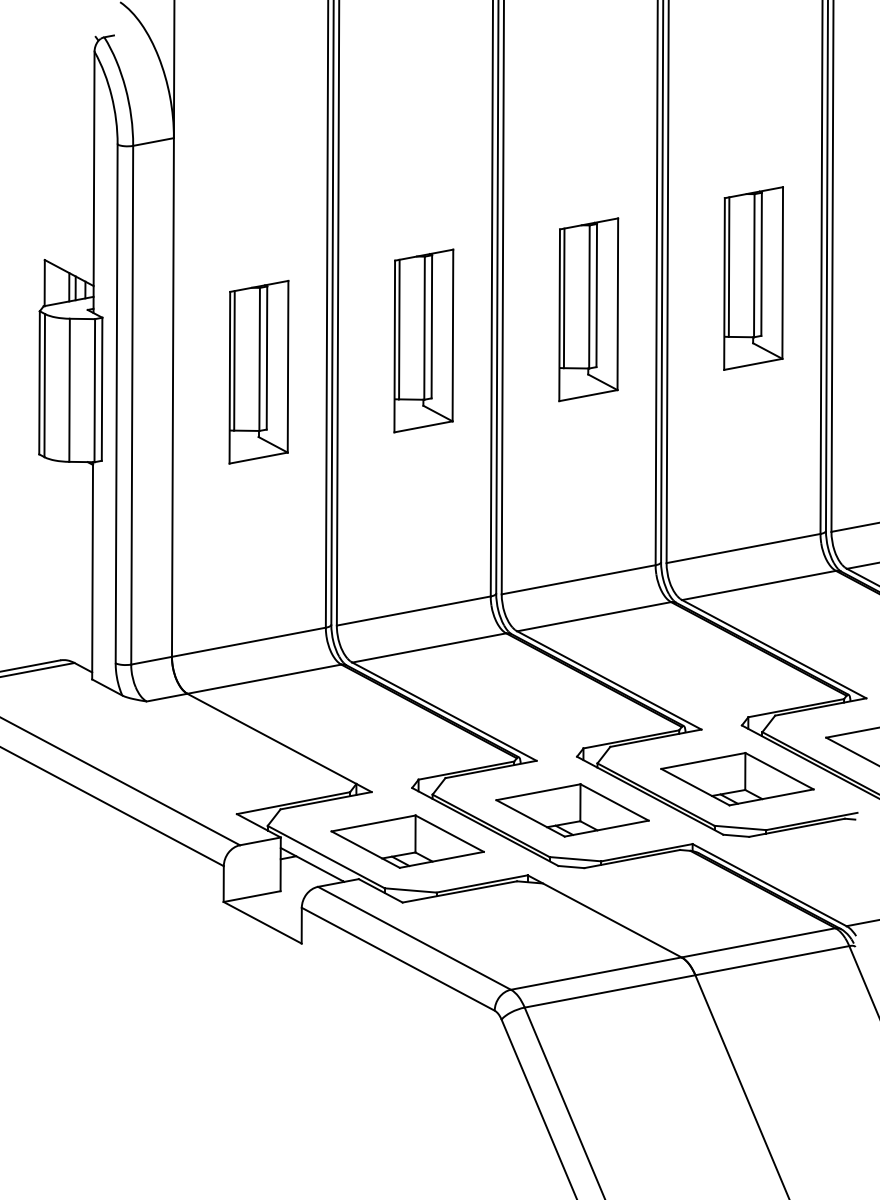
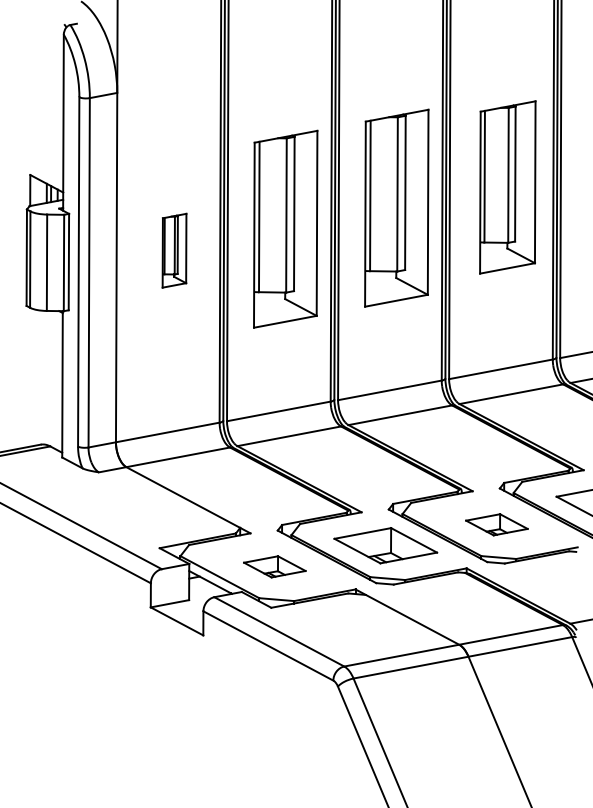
part: (753, 278) -> (507, 187), size x1.4
part: (588, 309) -> (396, 208), size x1.6
part: (423, 340) -> (285, 229), size x1.6
part: (258, 372) -> (174, 250), size x0.6
part: (736, 778) -> (496, 524), size x0.6
part: (407, 841) -> (274, 566), size x0.6

